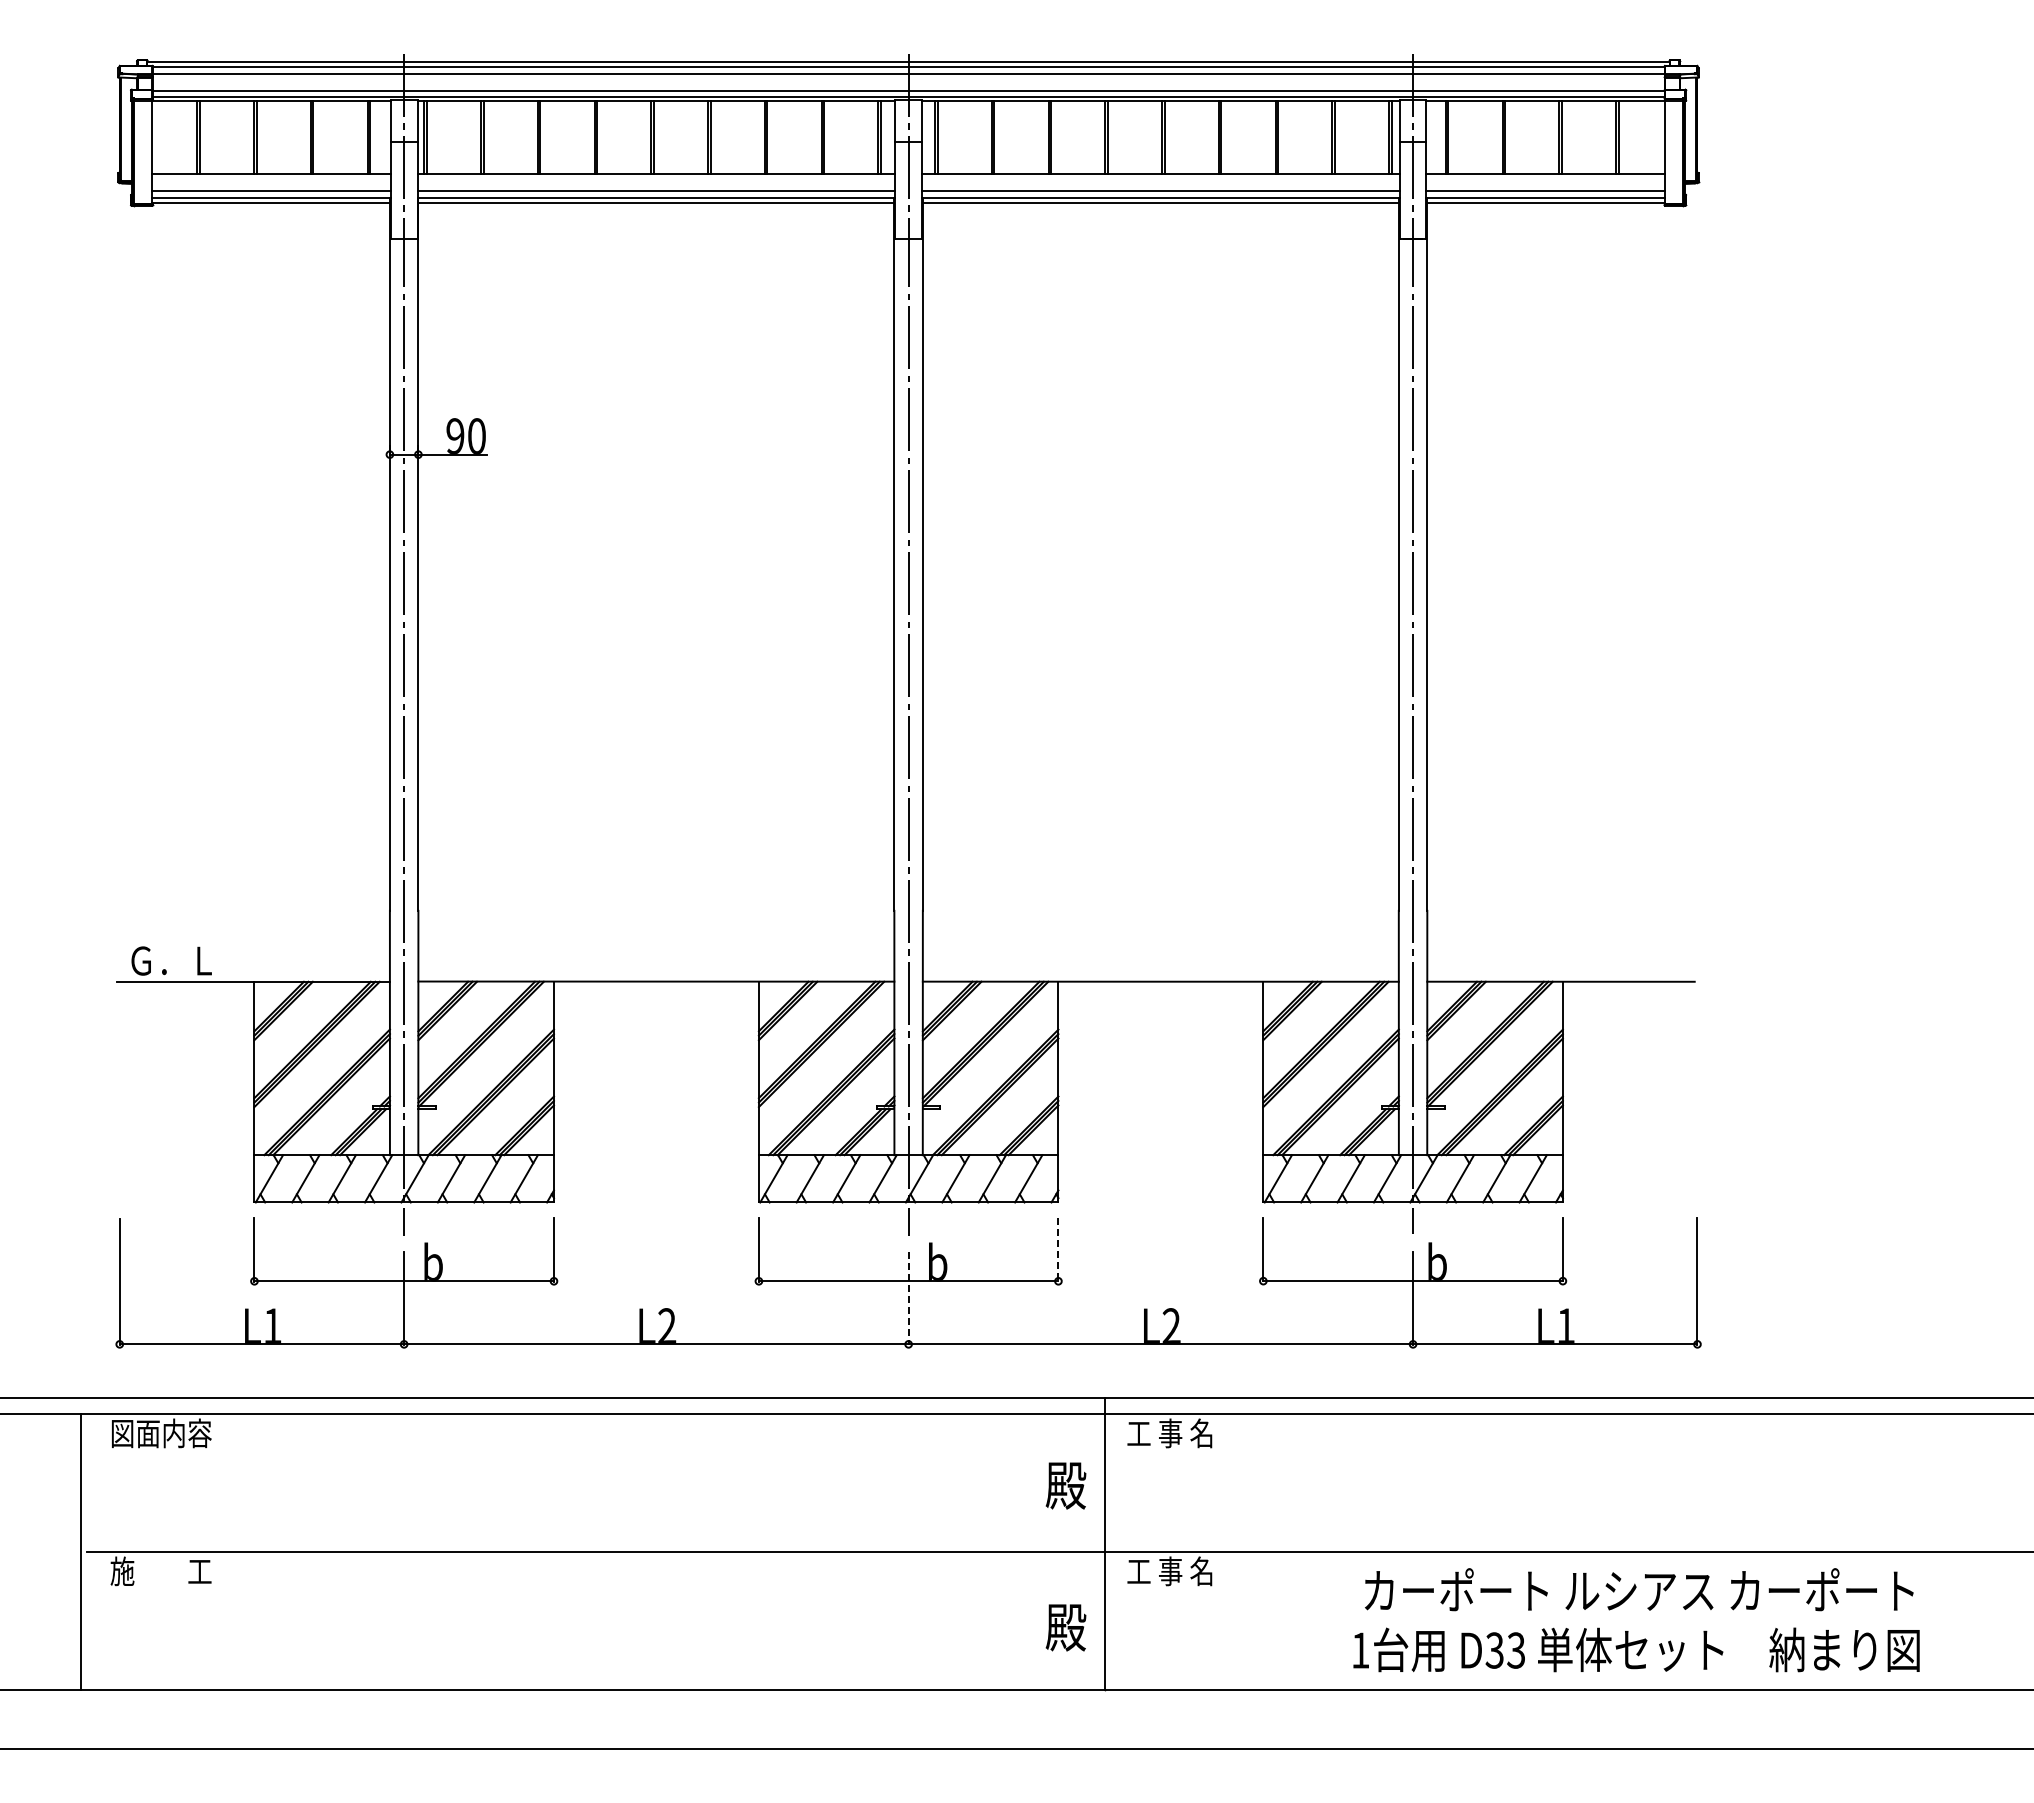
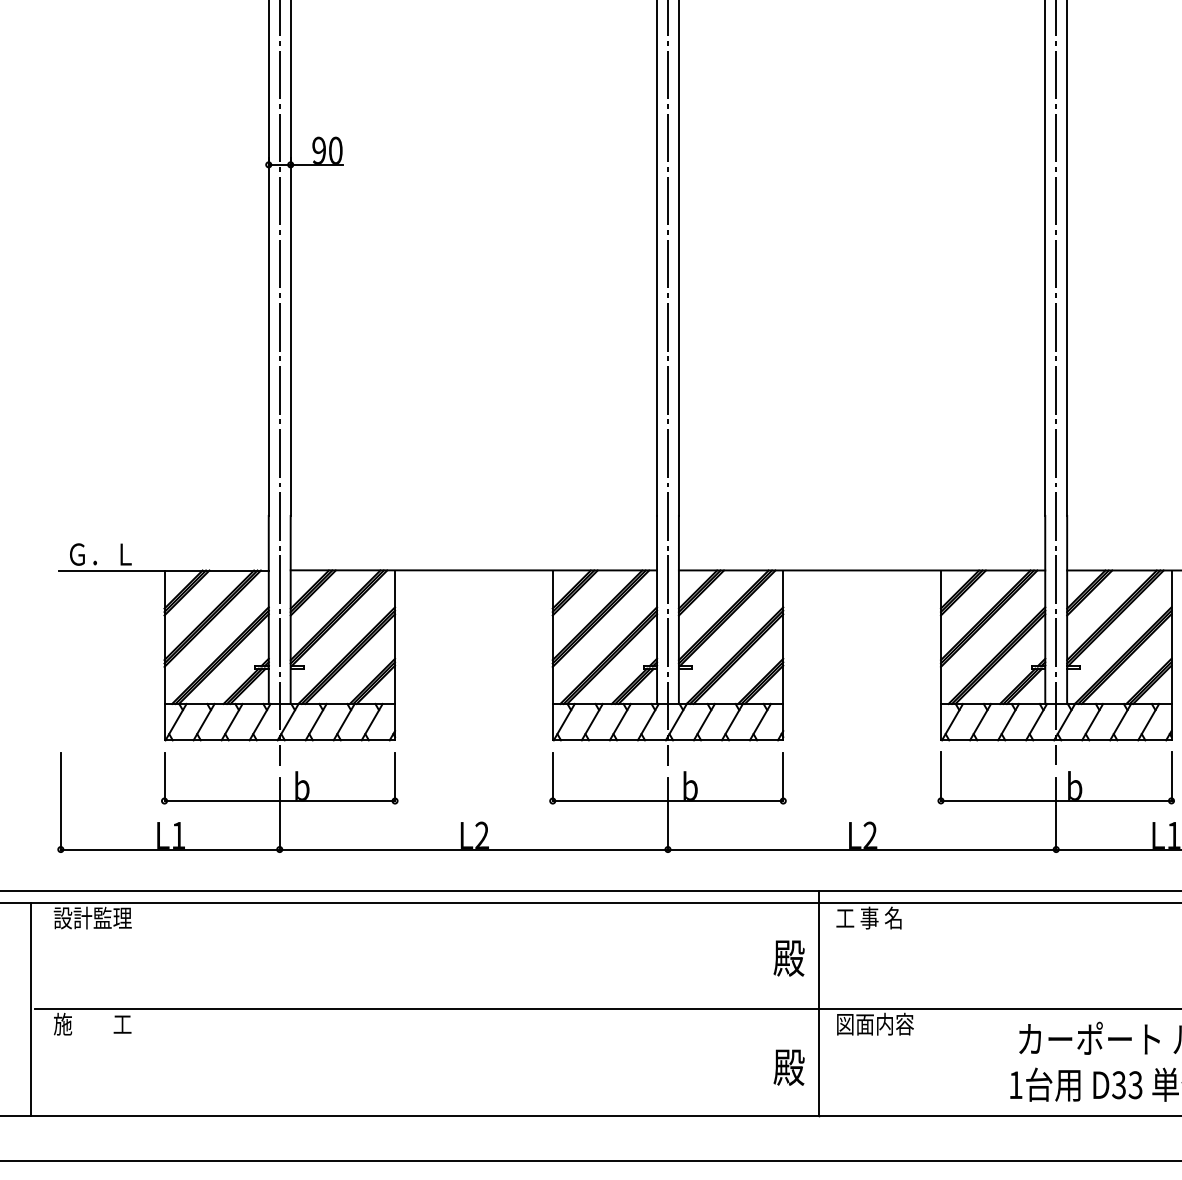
line: (1058, 1249) -> (783, 776), dashed -> solid
line: (908, 1298) -> (667, 814), dashed -> solid
text: (160, 1433) -> (92, 918), 図面内容 -> 設計監理
text: (1177, 1571) -> (874, 1024), 工 事 名 -> 図面内容

